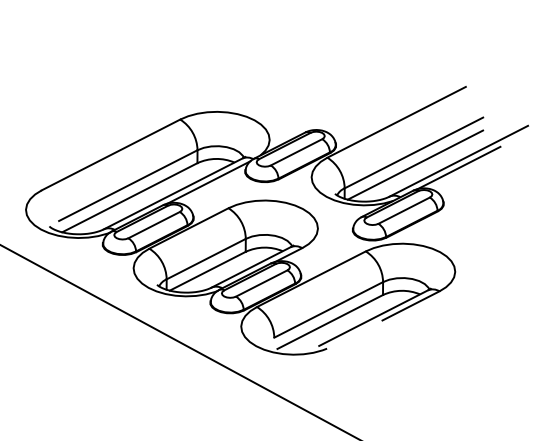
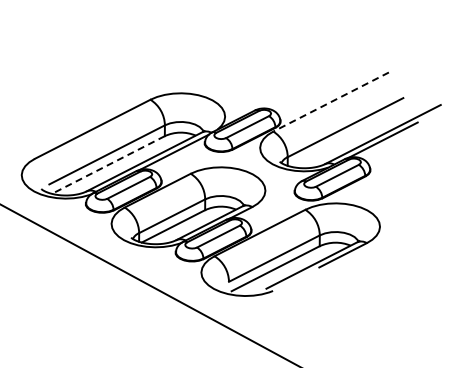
line: (397, 122) -> (331, 102), solid -> dashed
line: (415, 164) -> (346, 137), removed
line: (128, 198) -> (107, 165), solid -> dashed

